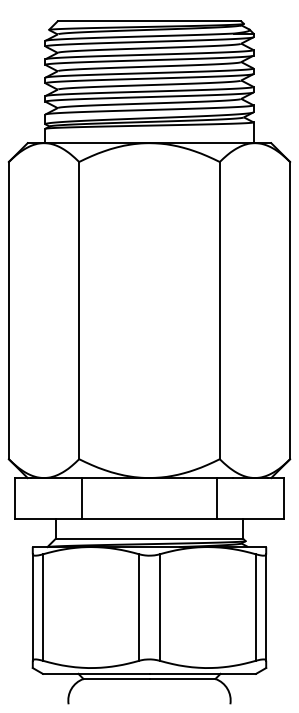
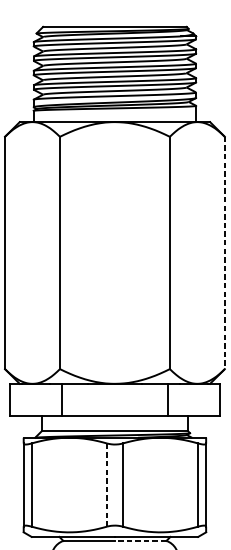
line: (290, 310) -> (225, 252), solid -> dashed
line: (139, 607) -> (107, 485), solid -> dashed
line: (182, 678) -> (140, 540), solid -> dashed

